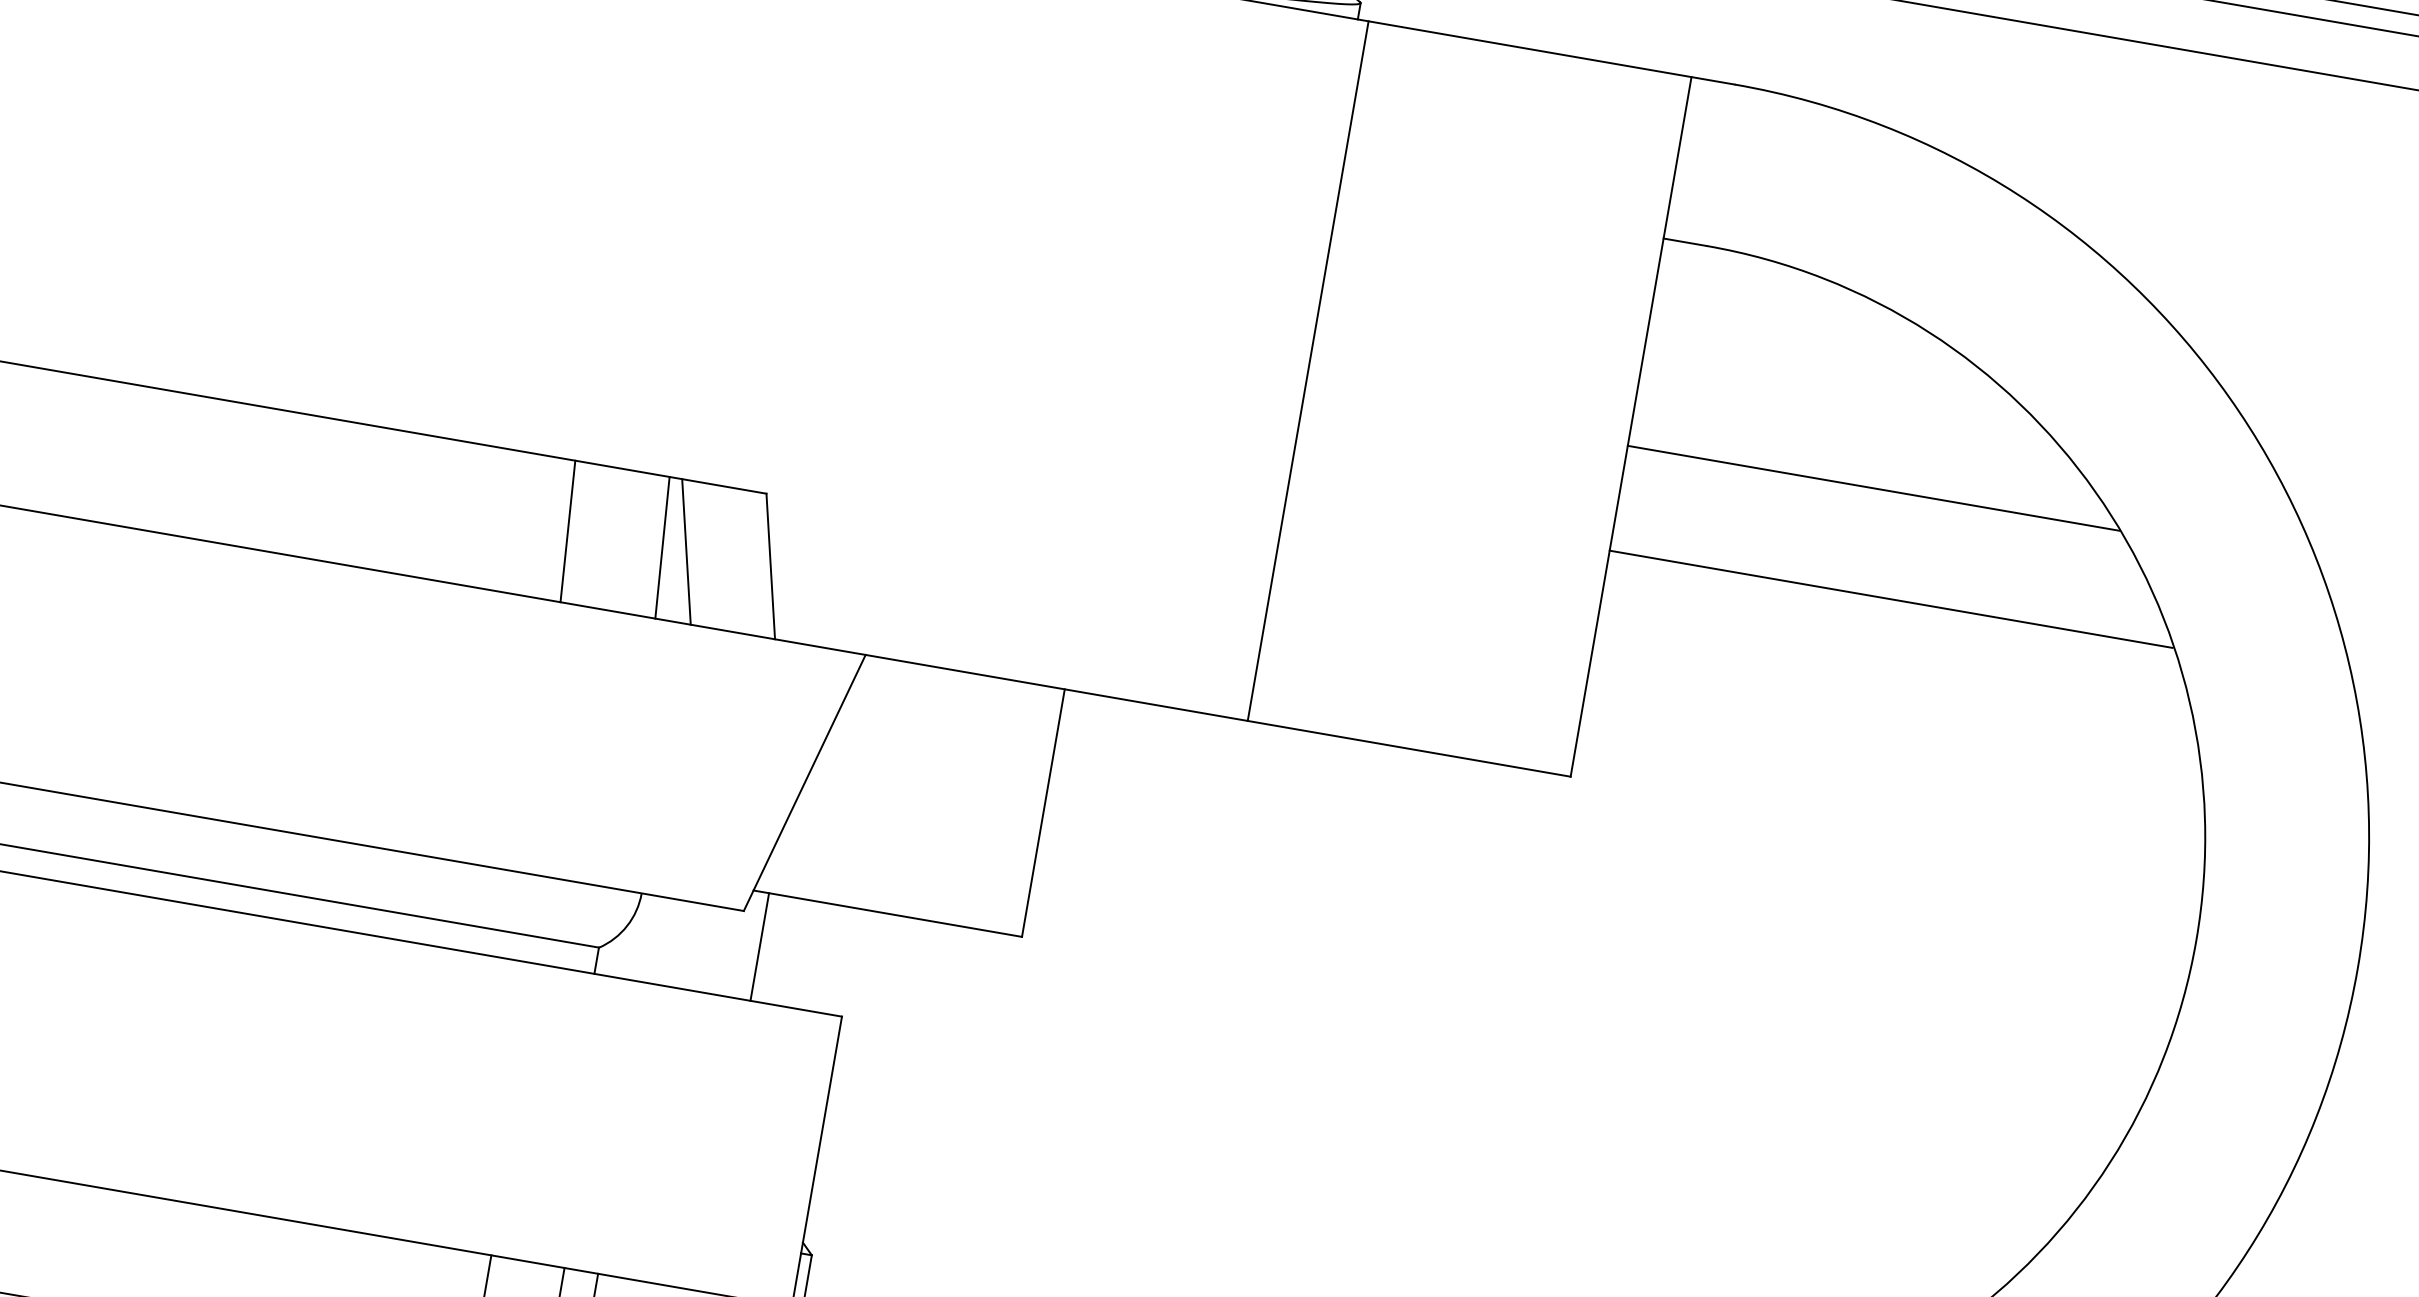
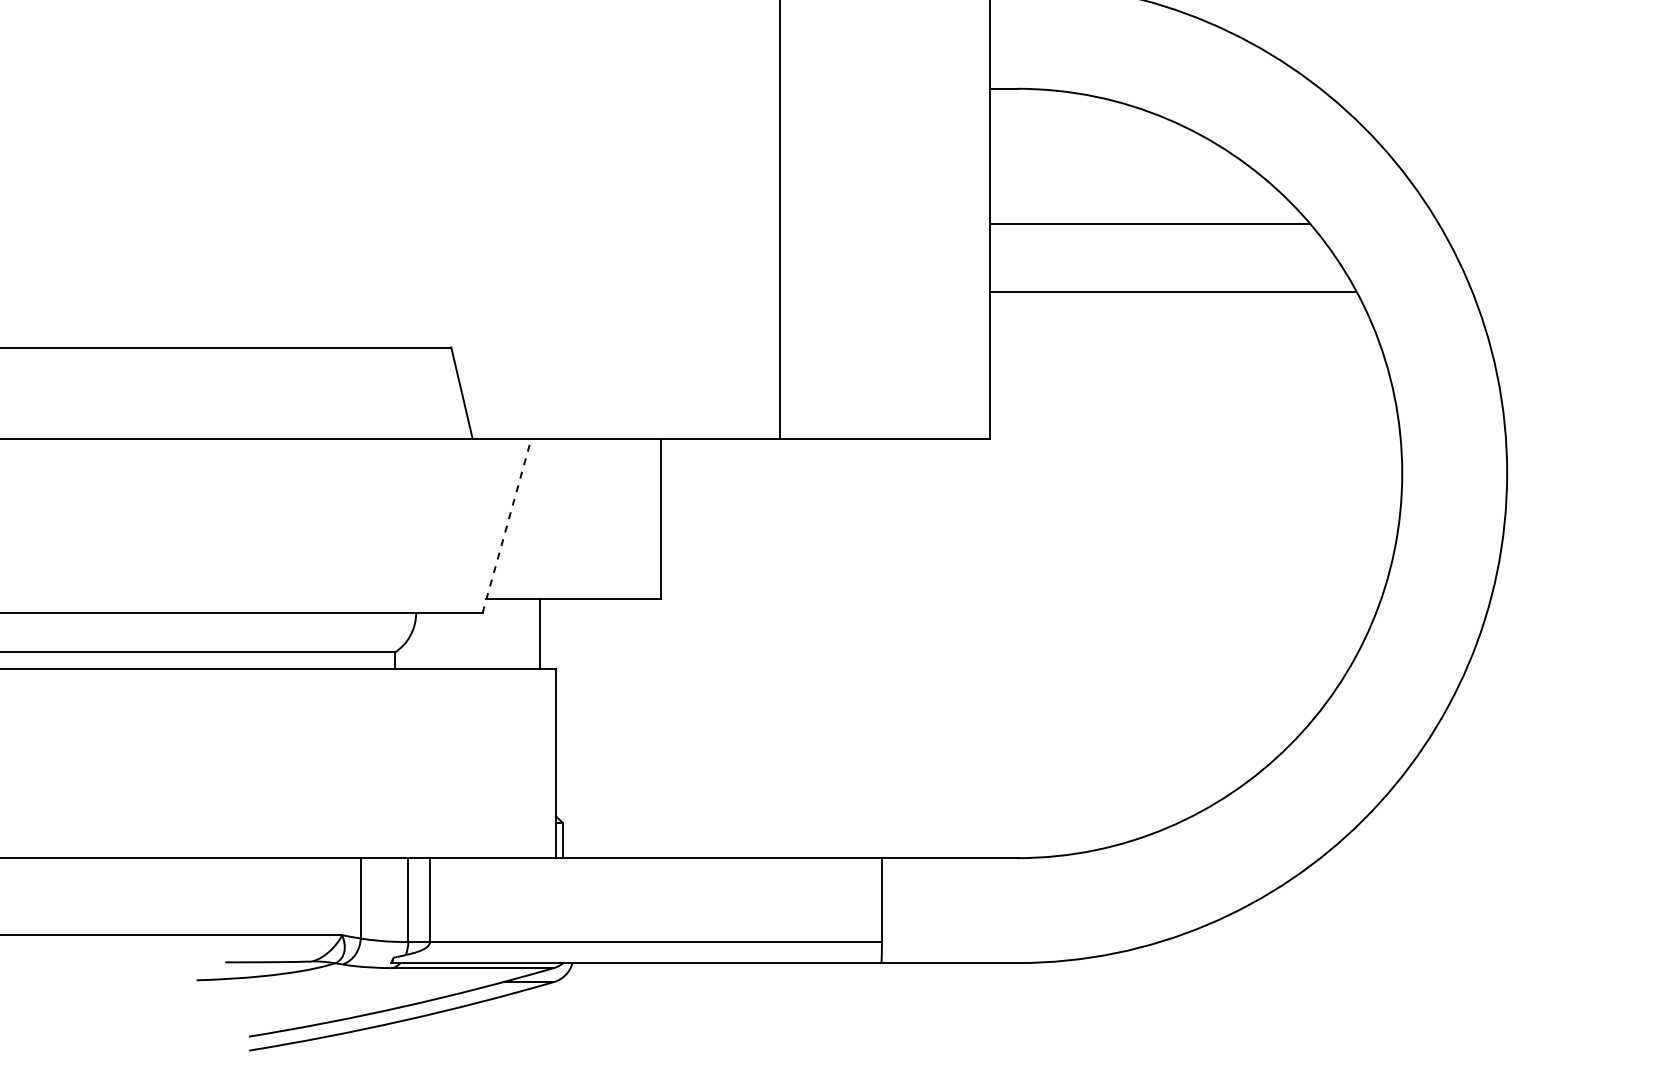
line: (568, 530) -> (330, 392), removed
line: (662, 546) -> (391, 392), removed
line: (685, 550) -> (406, 392), removed
line: (805, 782) -> (507, 525), solid -> dashed
line: (759, 947) -> (539, 634), moved

